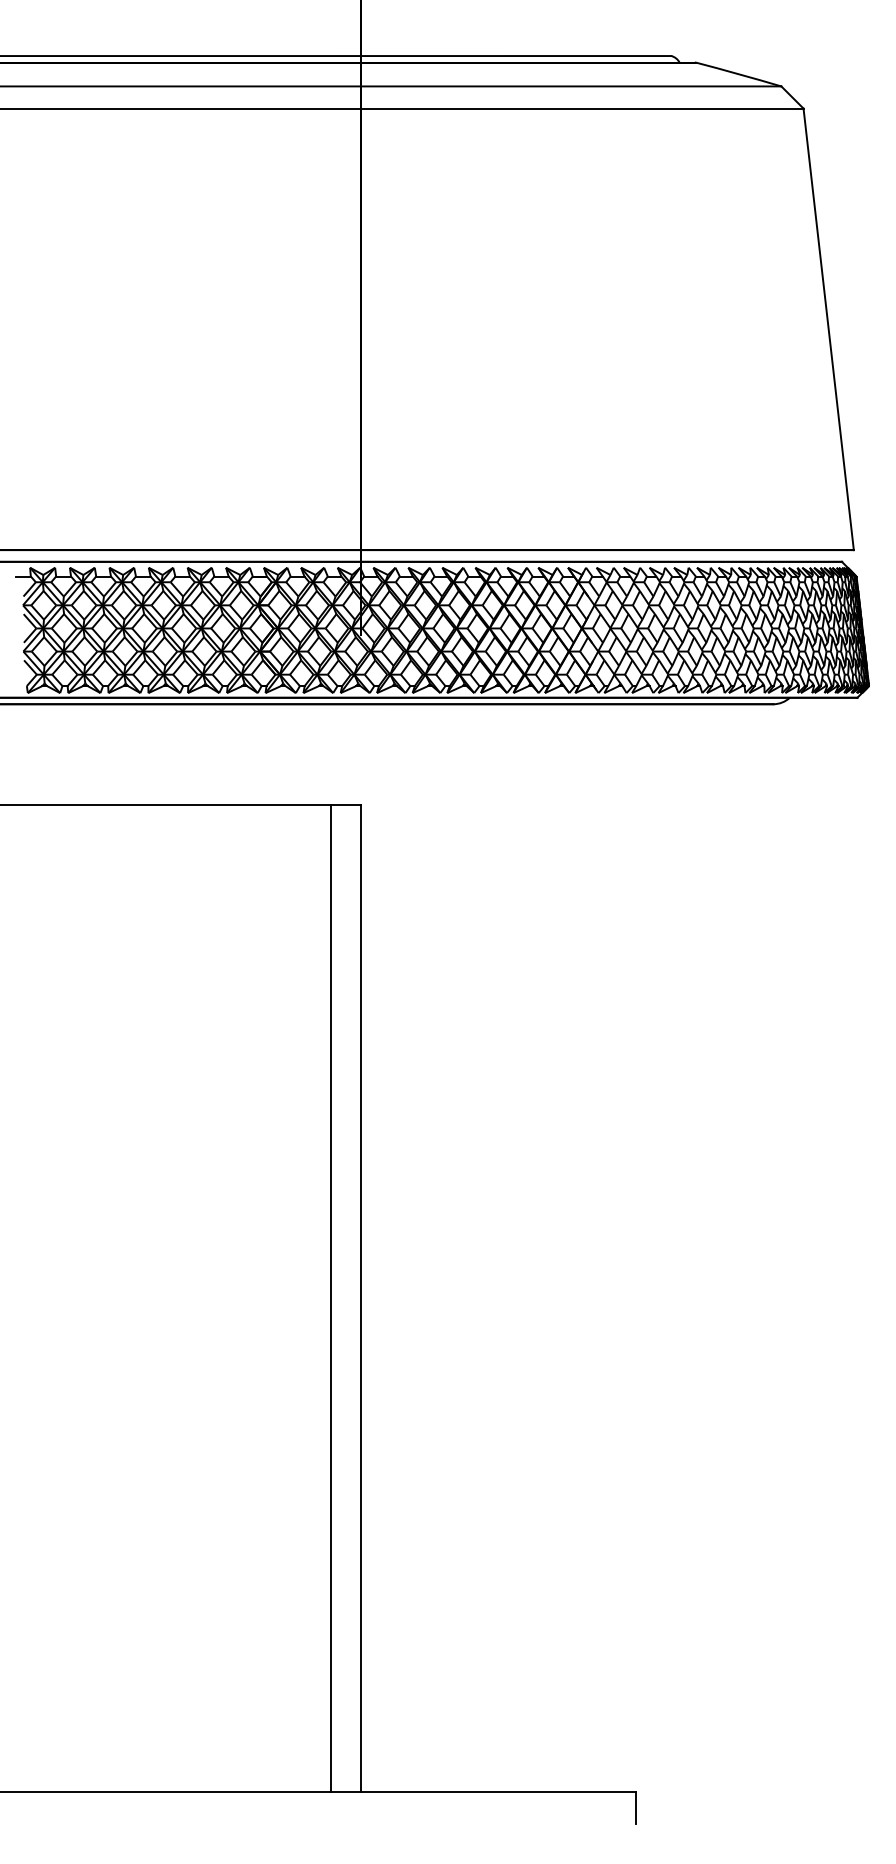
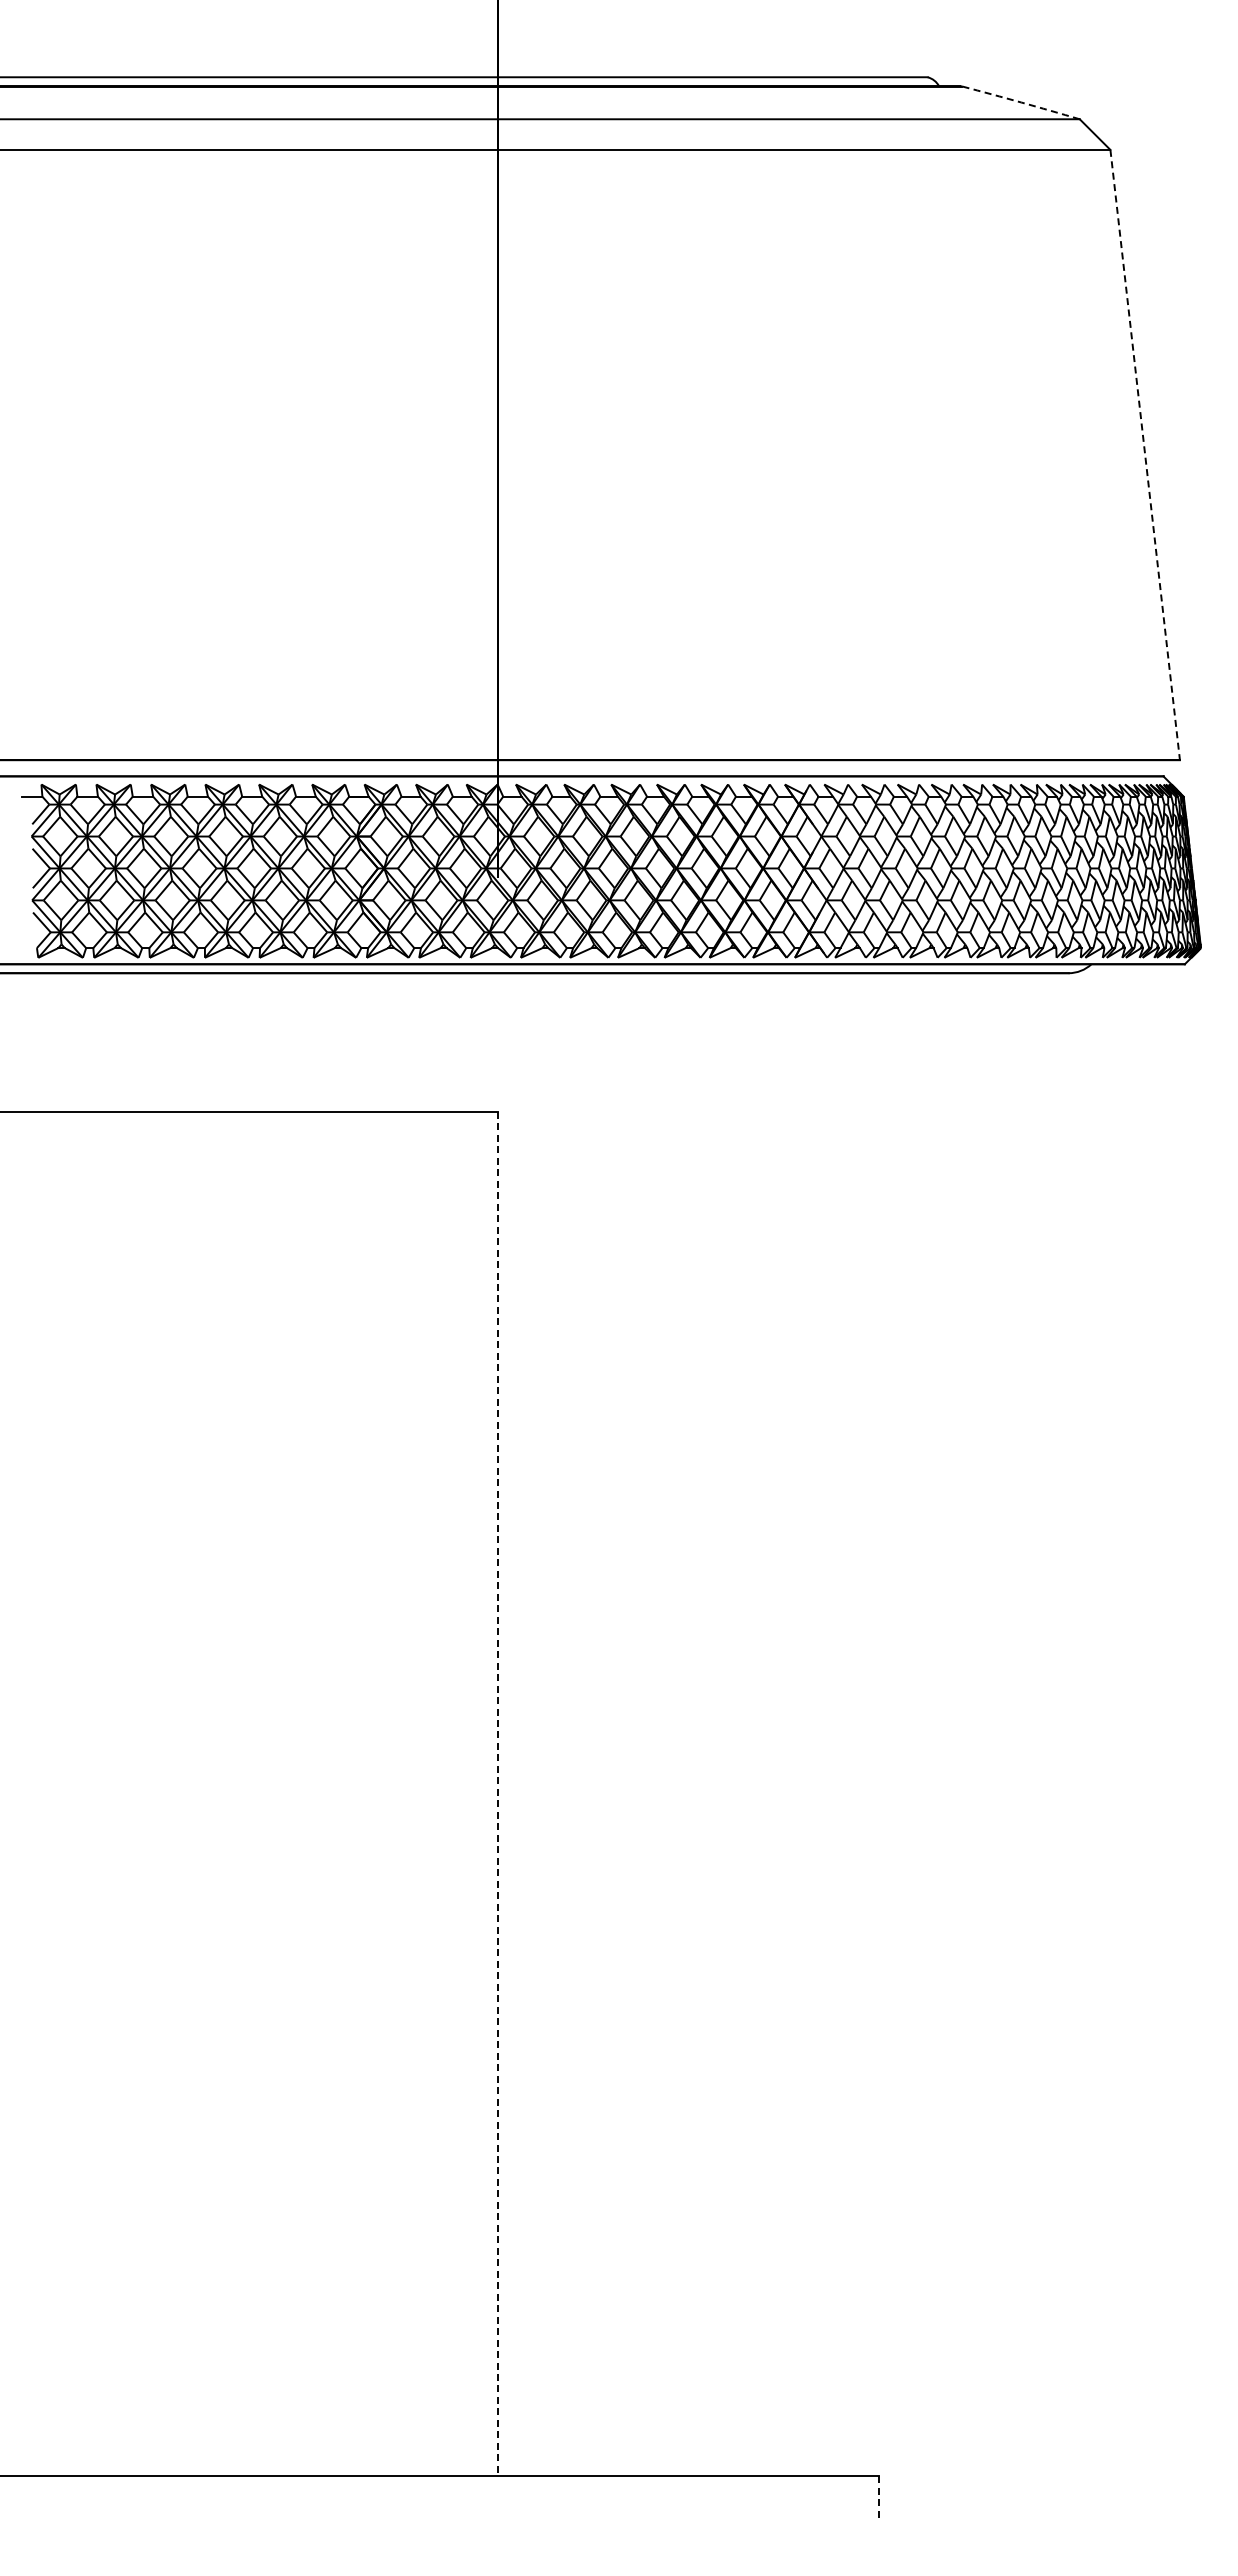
arc: (739, 74) -> (1021, 102), solid -> dashed
line: (828, 329) -> (1145, 455), solid -> dashed
line: (331, 1297) -> (457, 1793), removed
line: (360, 1298) -> (498, 1794), solid -> dashed
line: (635, 1808) -> (878, 2499), solid -> dashed

